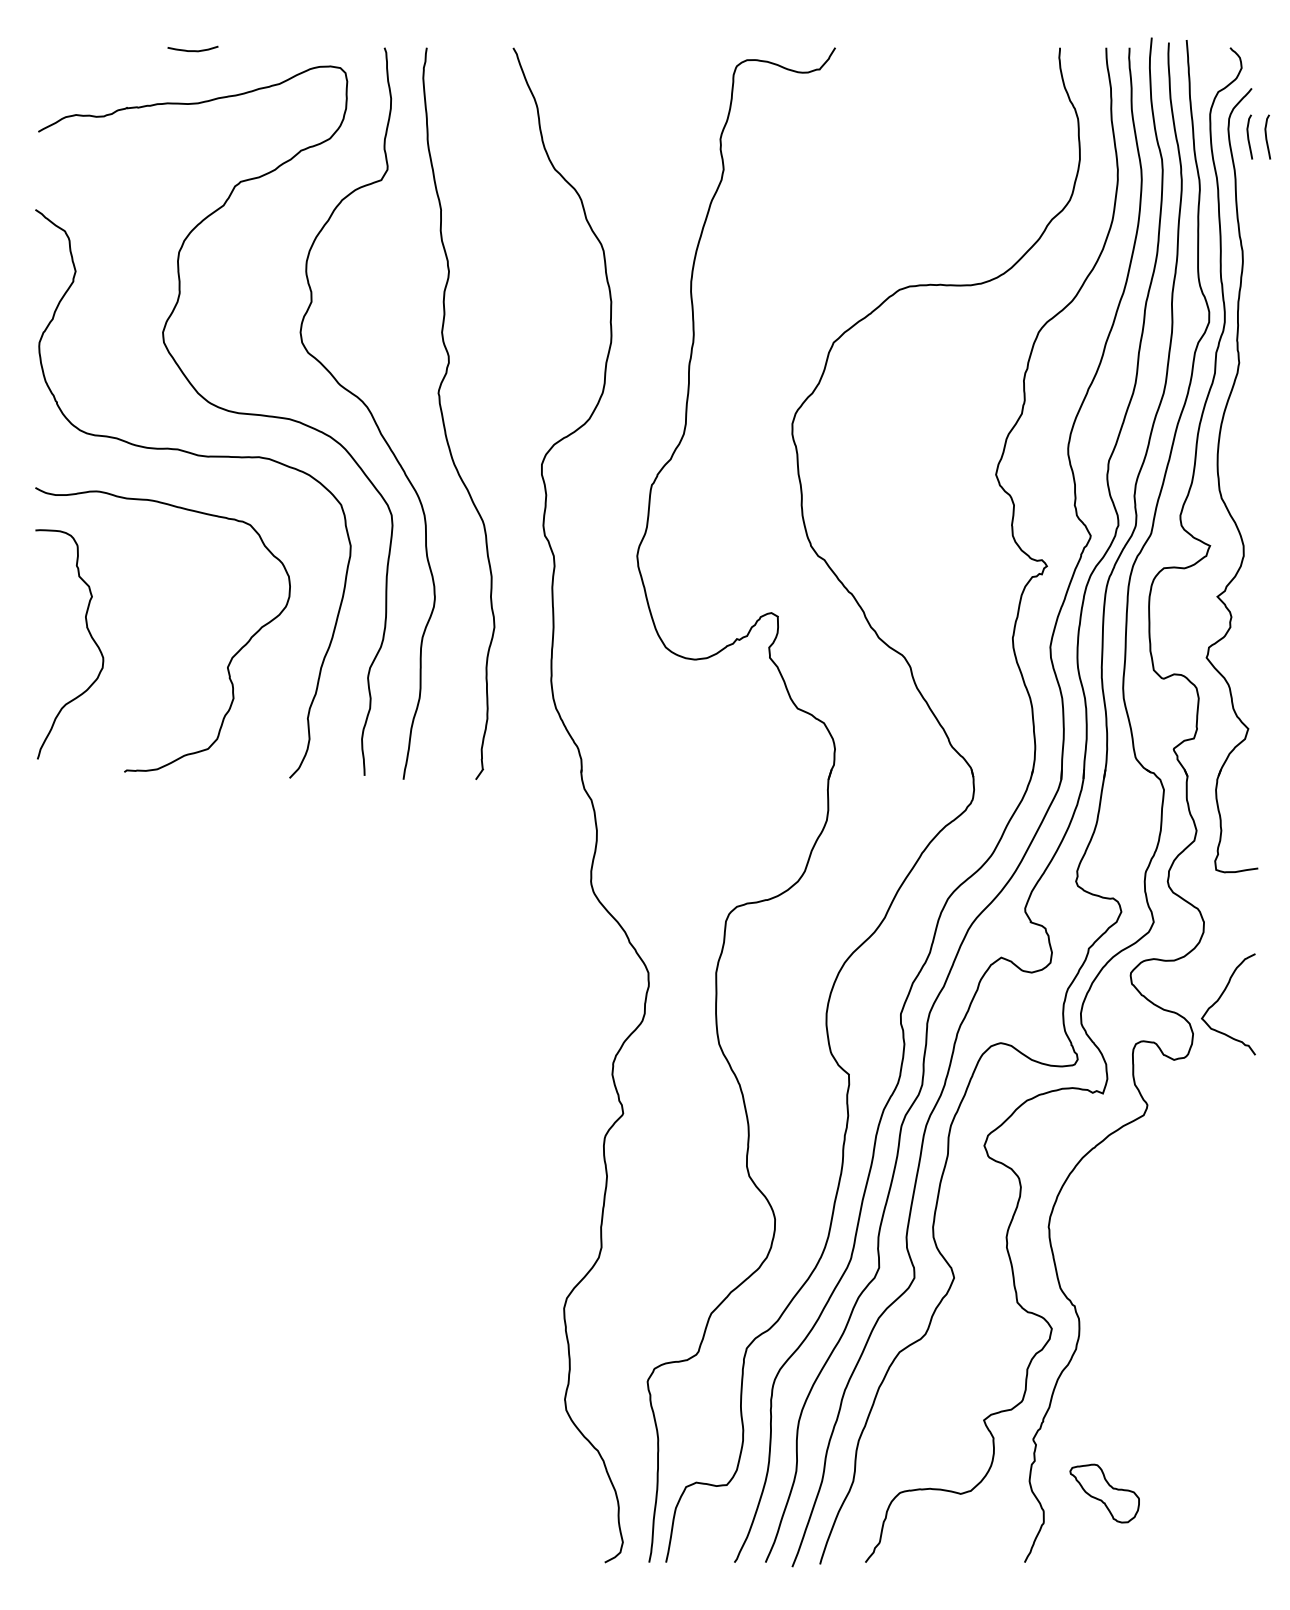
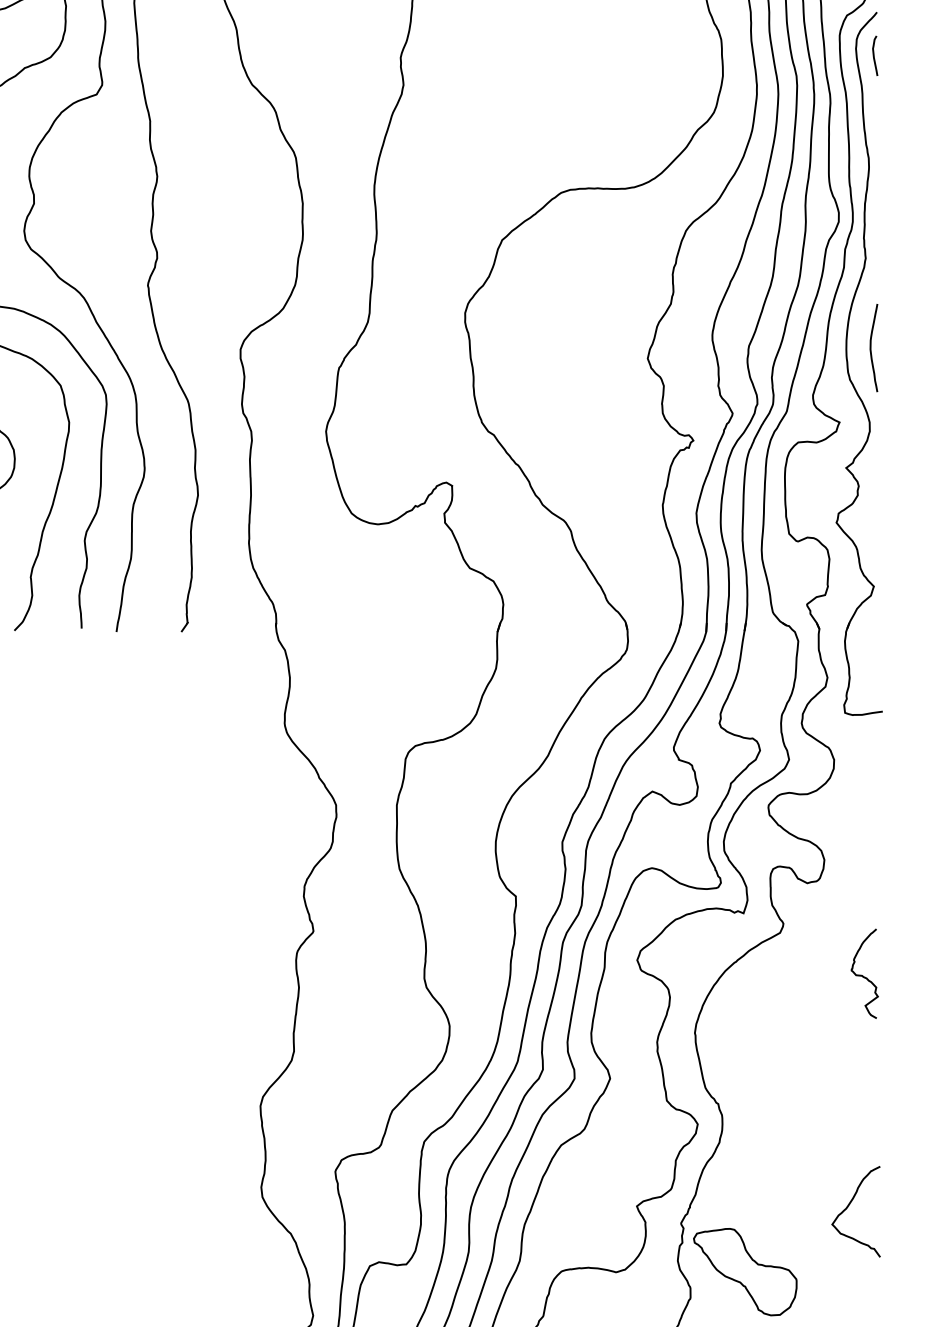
curve: (1266, 136) -> (890, 55), removed
curve: (1245, 462) -> (871, 347), added
curve: (1220, 998) -> (848, 1206), moved
curve: (1235, 1162) -> (862, 975), added
part: (1104, 1493) -> (744, 1271), size x1.67

